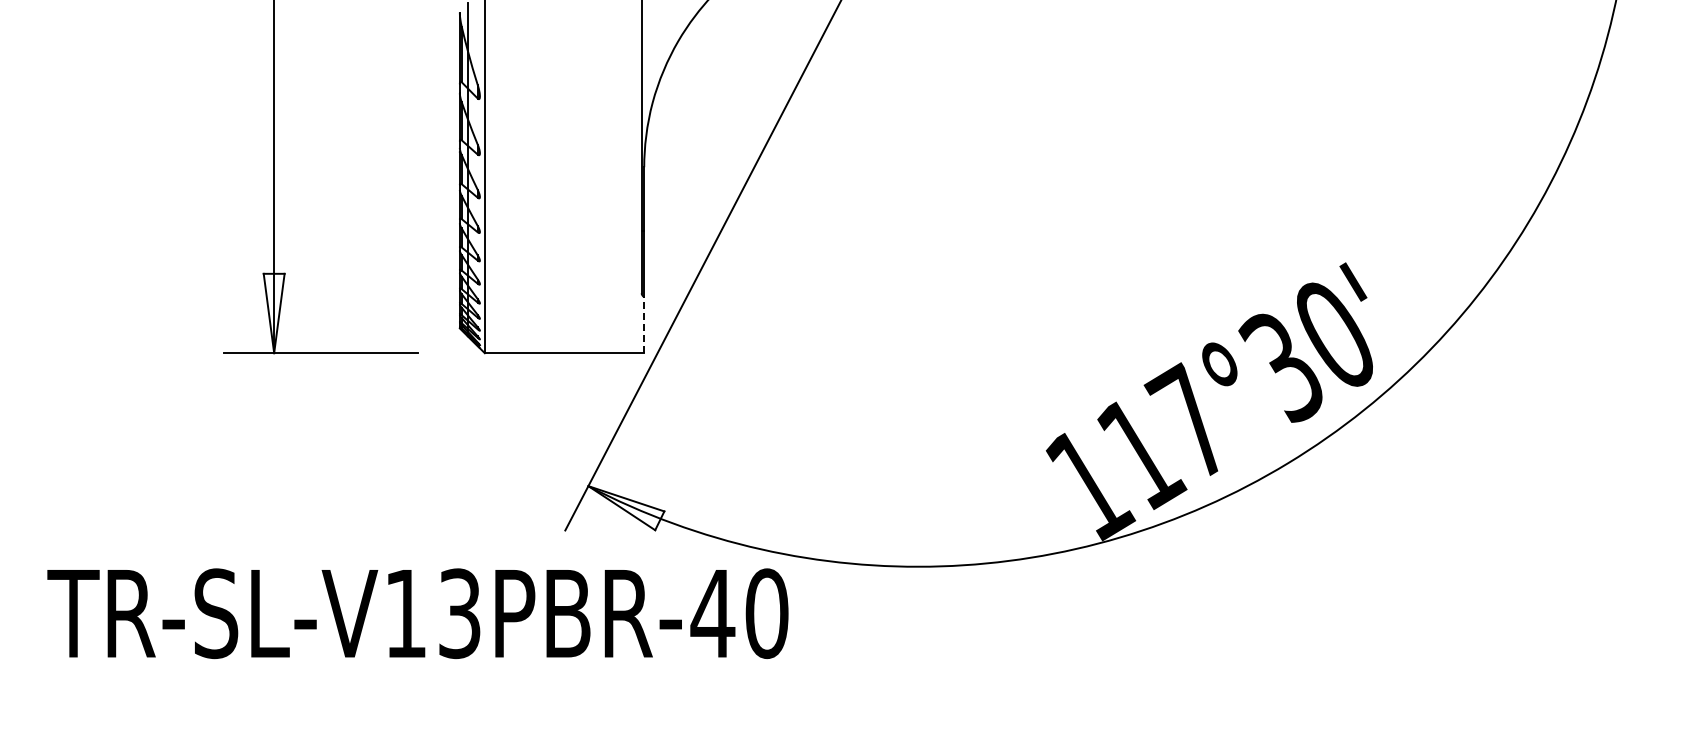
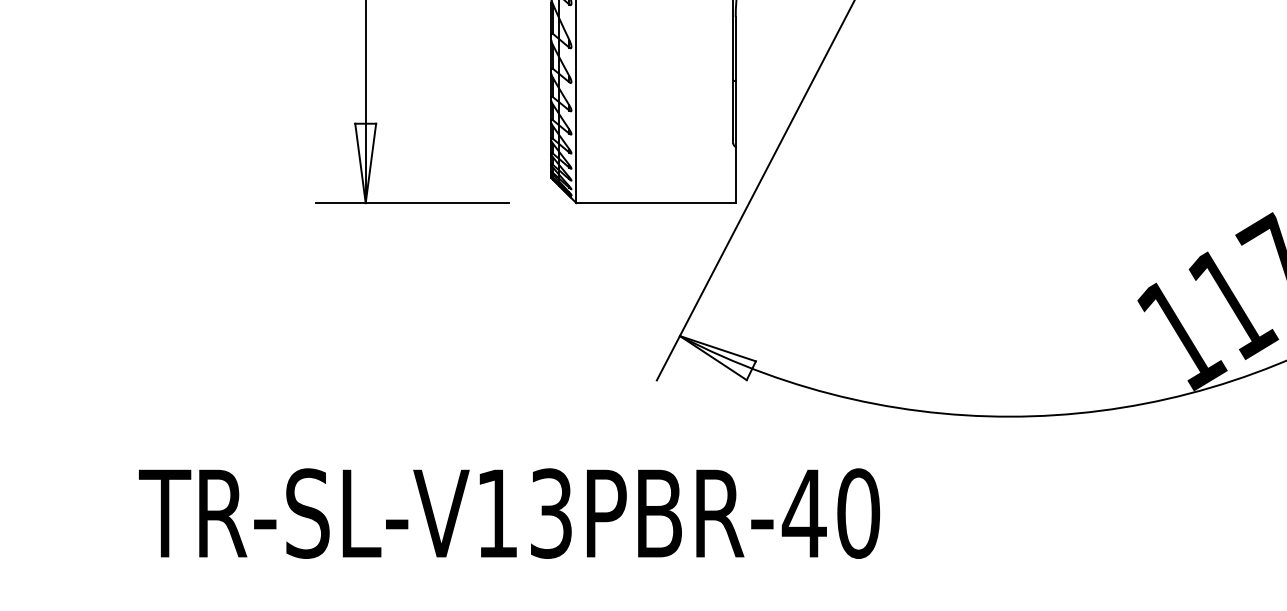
line: (644, 324) -> (736, 174), dashed -> solid
text: (417, 613) -> (509, 513), moved

